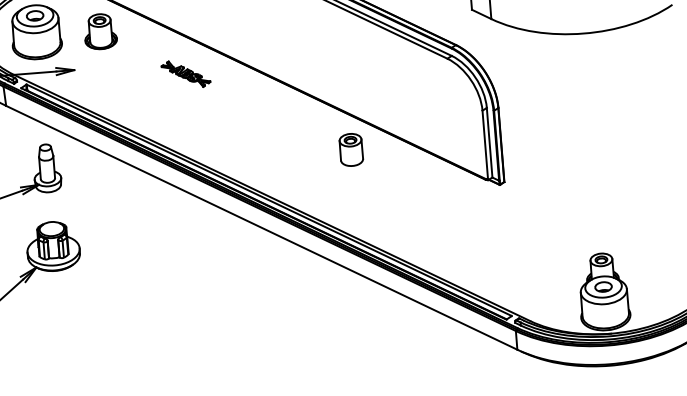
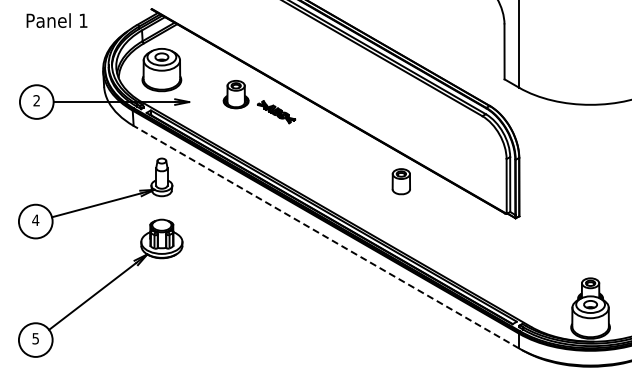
part: (99, 31) -> (235, 94), moved
line: (260, 227) -> (325, 236), solid -> dashed

